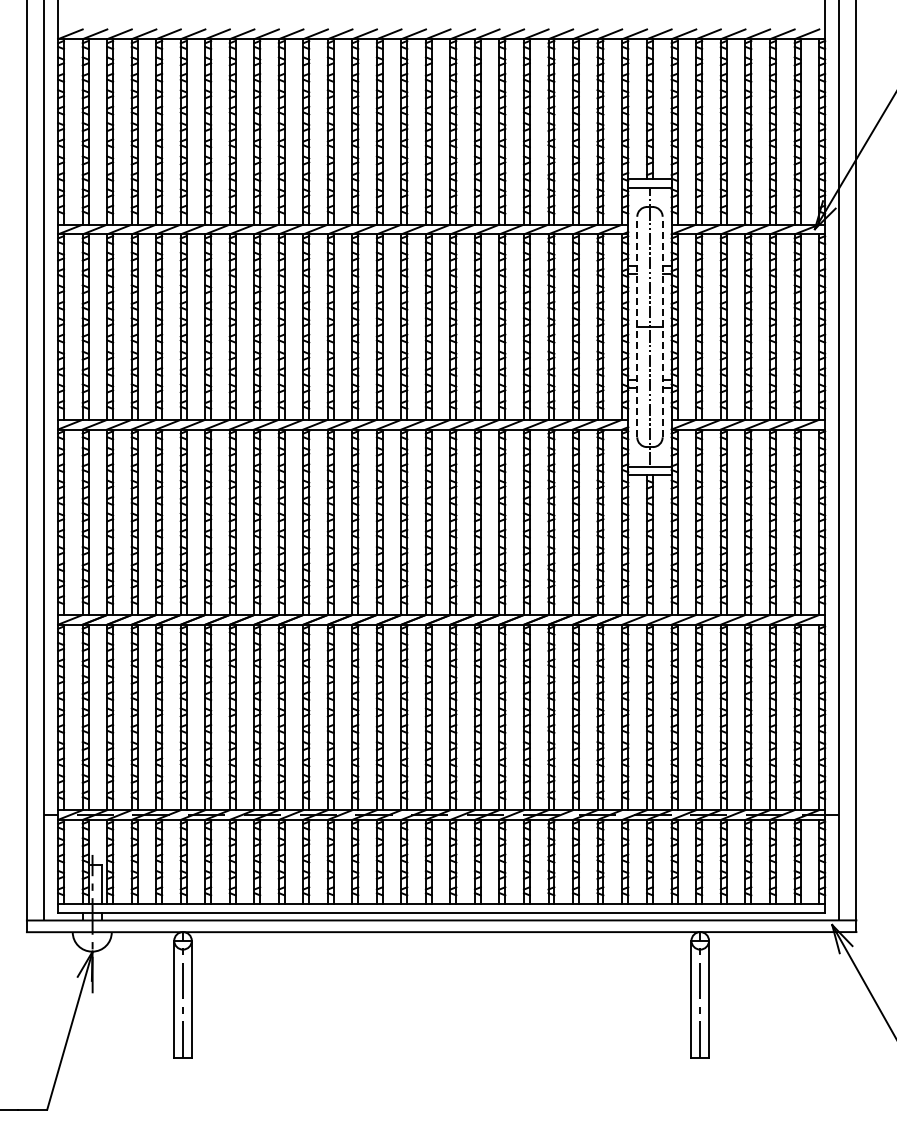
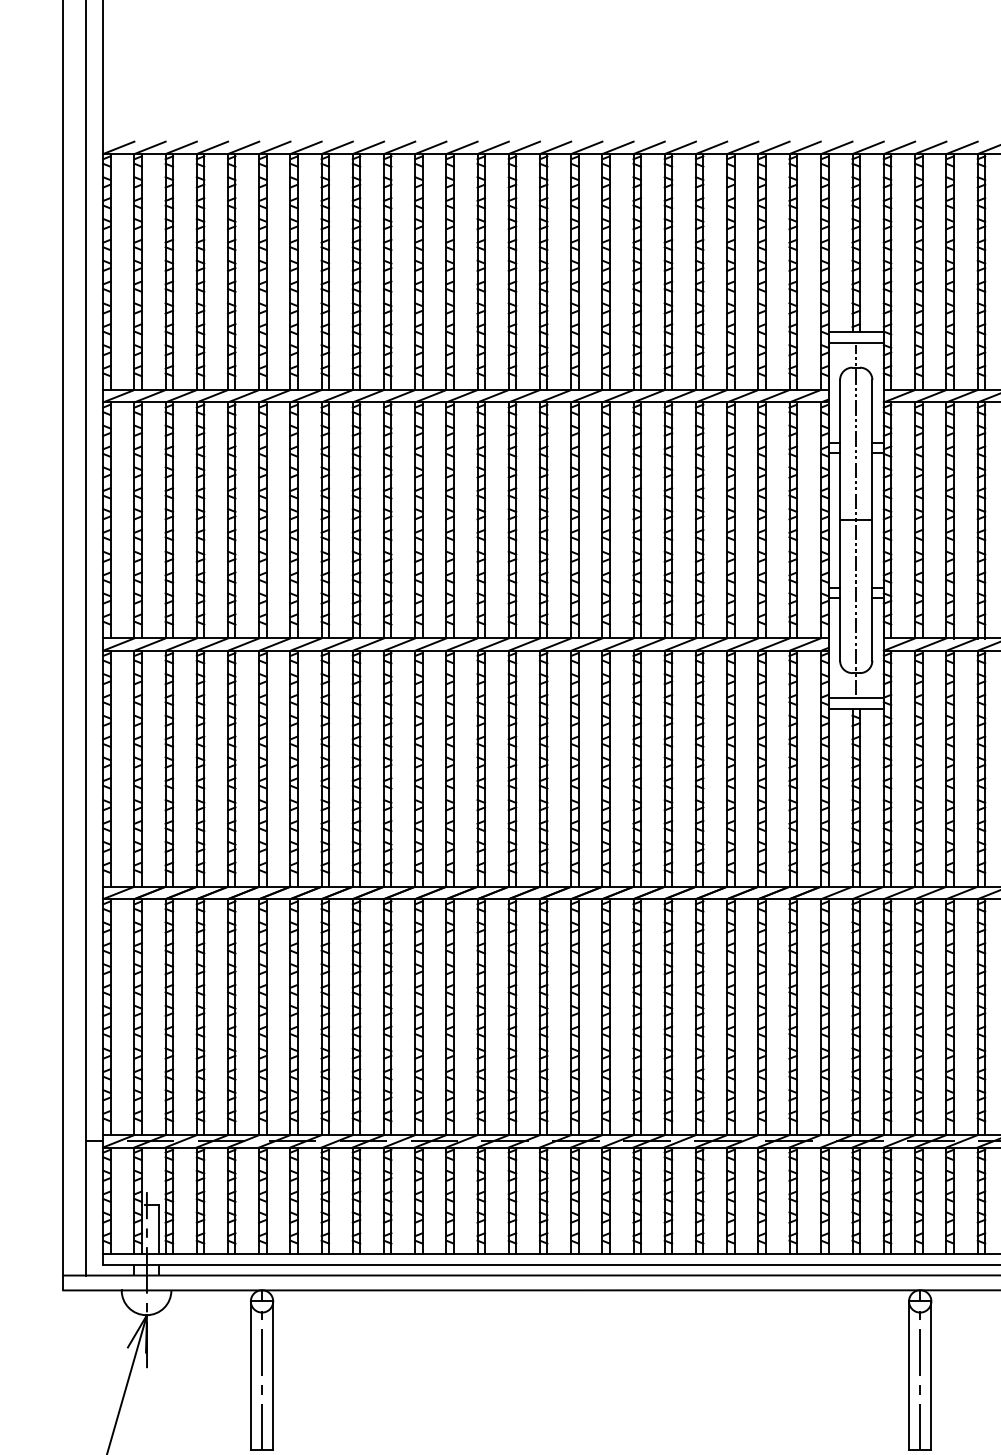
line: (637, 326) -> (840, 519), dashed -> solid
line: (662, 326) -> (872, 519), dashed -> solid

